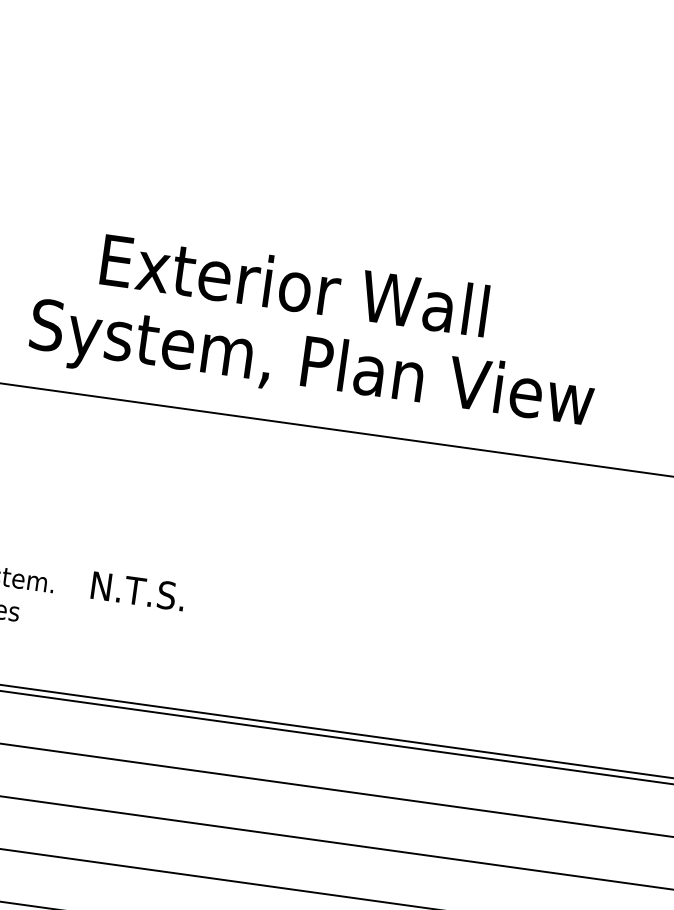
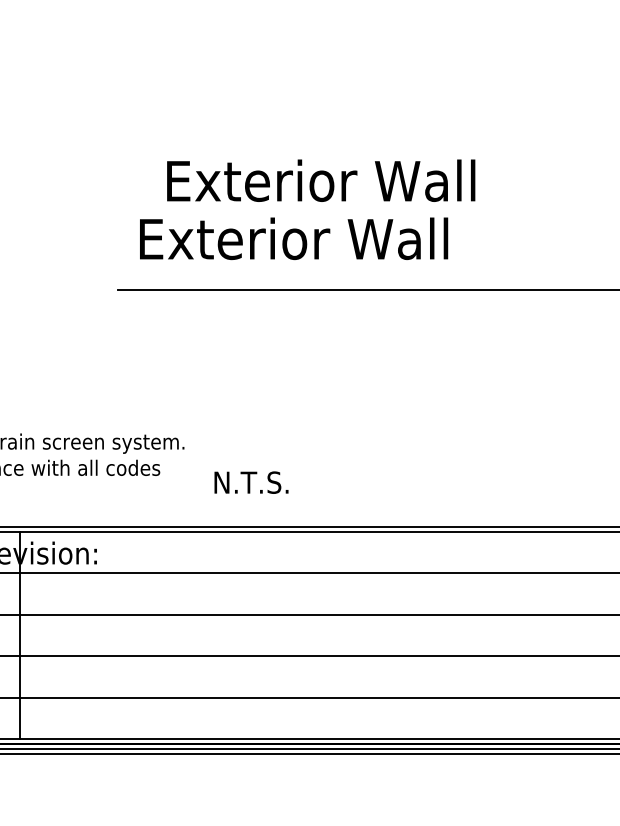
text: (295, 284) -> (321, 180), moved
text: (311, 367) -> (363, 243), System, Plan View -> Exterior Wall
text: (138, 591) -> (251, 482), moved

